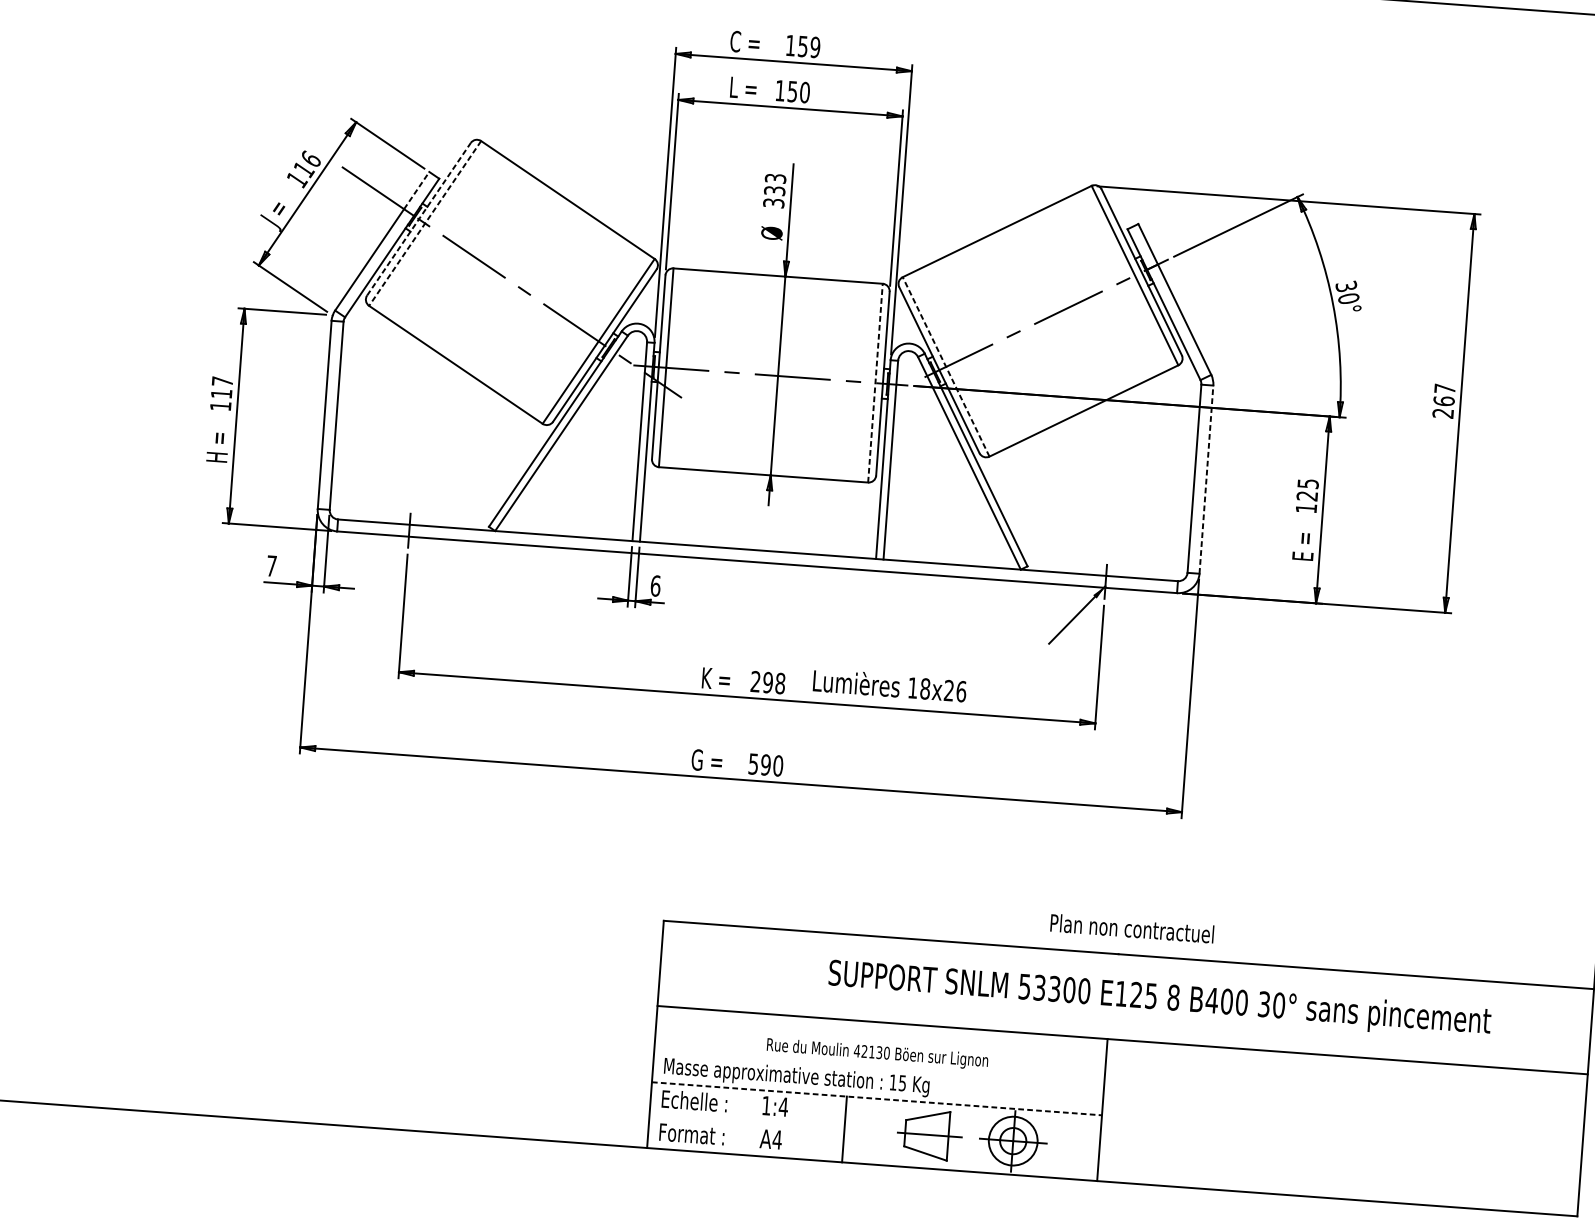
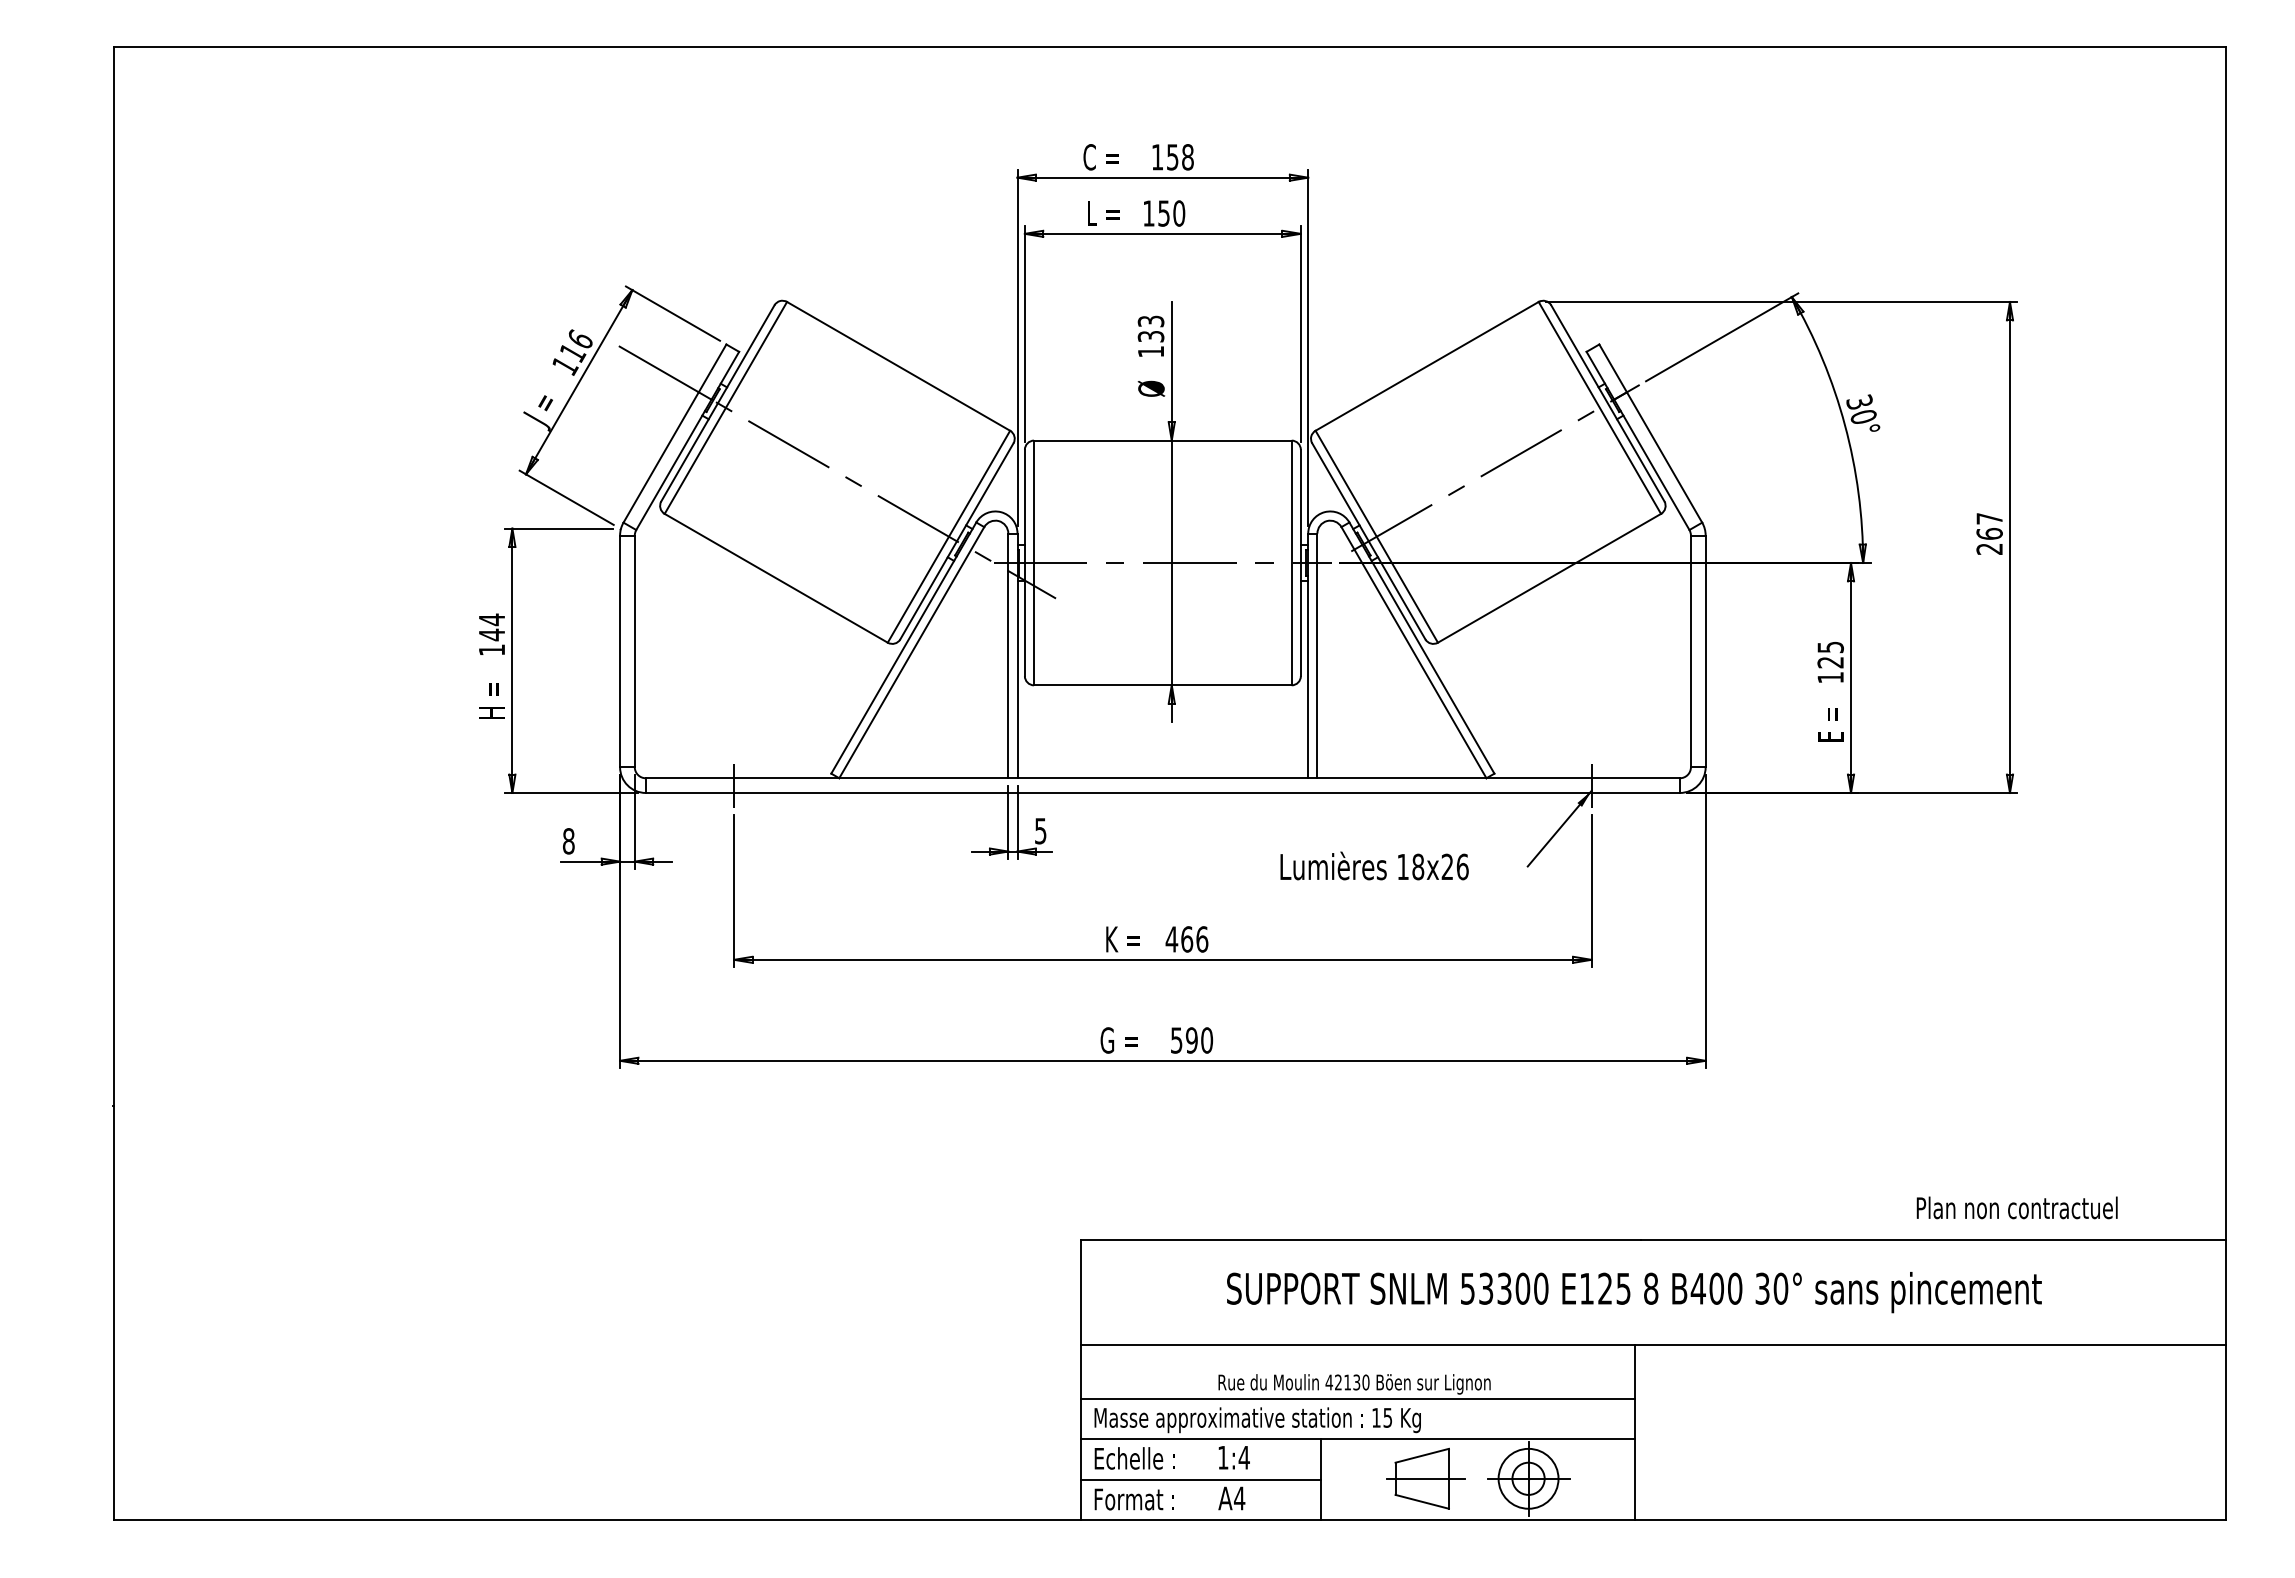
text: (815, 47) -> (1187, 157), 159 -> 158
line: (416, 190) -> (712, 368), dashed -> solid
text: (773, 202) -> (1150, 351), 333 -> 133
line: (419, 218) -> (718, 402), dashed -> solid
line: (424, 223) -> (725, 408), dashed -> solid
line: (945, 366) -> (1376, 536), dashed -> solid
line: (875, 382) -> (1291, 562), dashed -> solid
text: (221, 387) -> (491, 627), 117 -> 144
line: (1206, 479) -> (1705, 651), dashed -> solid
text: (271, 566) -> (568, 841), 7 -> 8
text: (655, 585) -> (1040, 830), 6 -> 5
text: (767, 682) -> (1186, 939), 298 -> 466
text: (889, 685) -> (1374, 865), moved
text: (1131, 928) -> (2016, 1207), moved
text: (1159, 999) -> (1634, 1292), moved
line: (879, 1065) -> (1357, 1398), added
line: (877, 1099) -> (1358, 1439), dashed -> solid
line: (746, 1122) -> (1200, 1479), added

